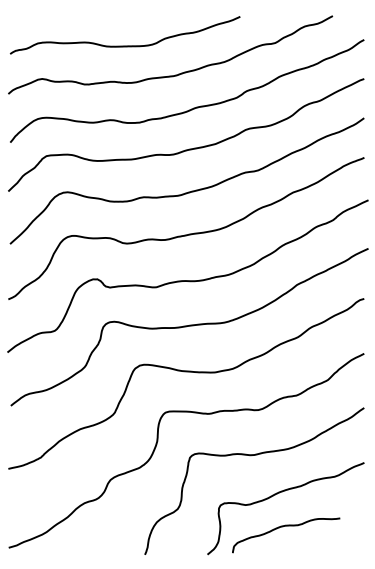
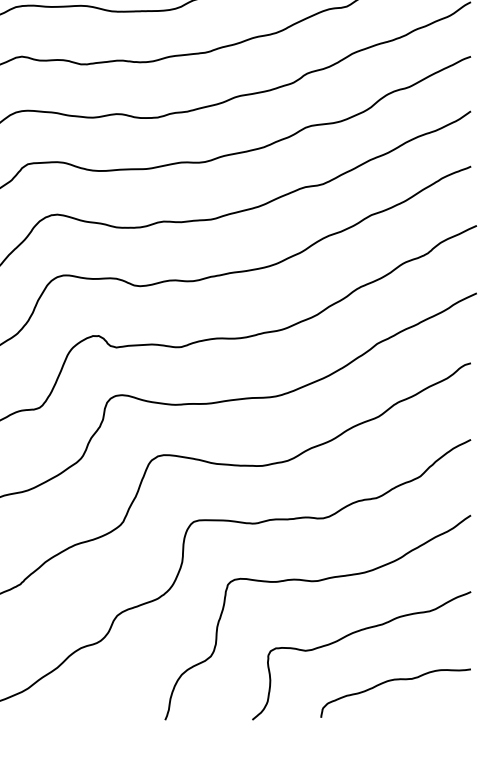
curve: (283, 527) -> (391, 682), moved

